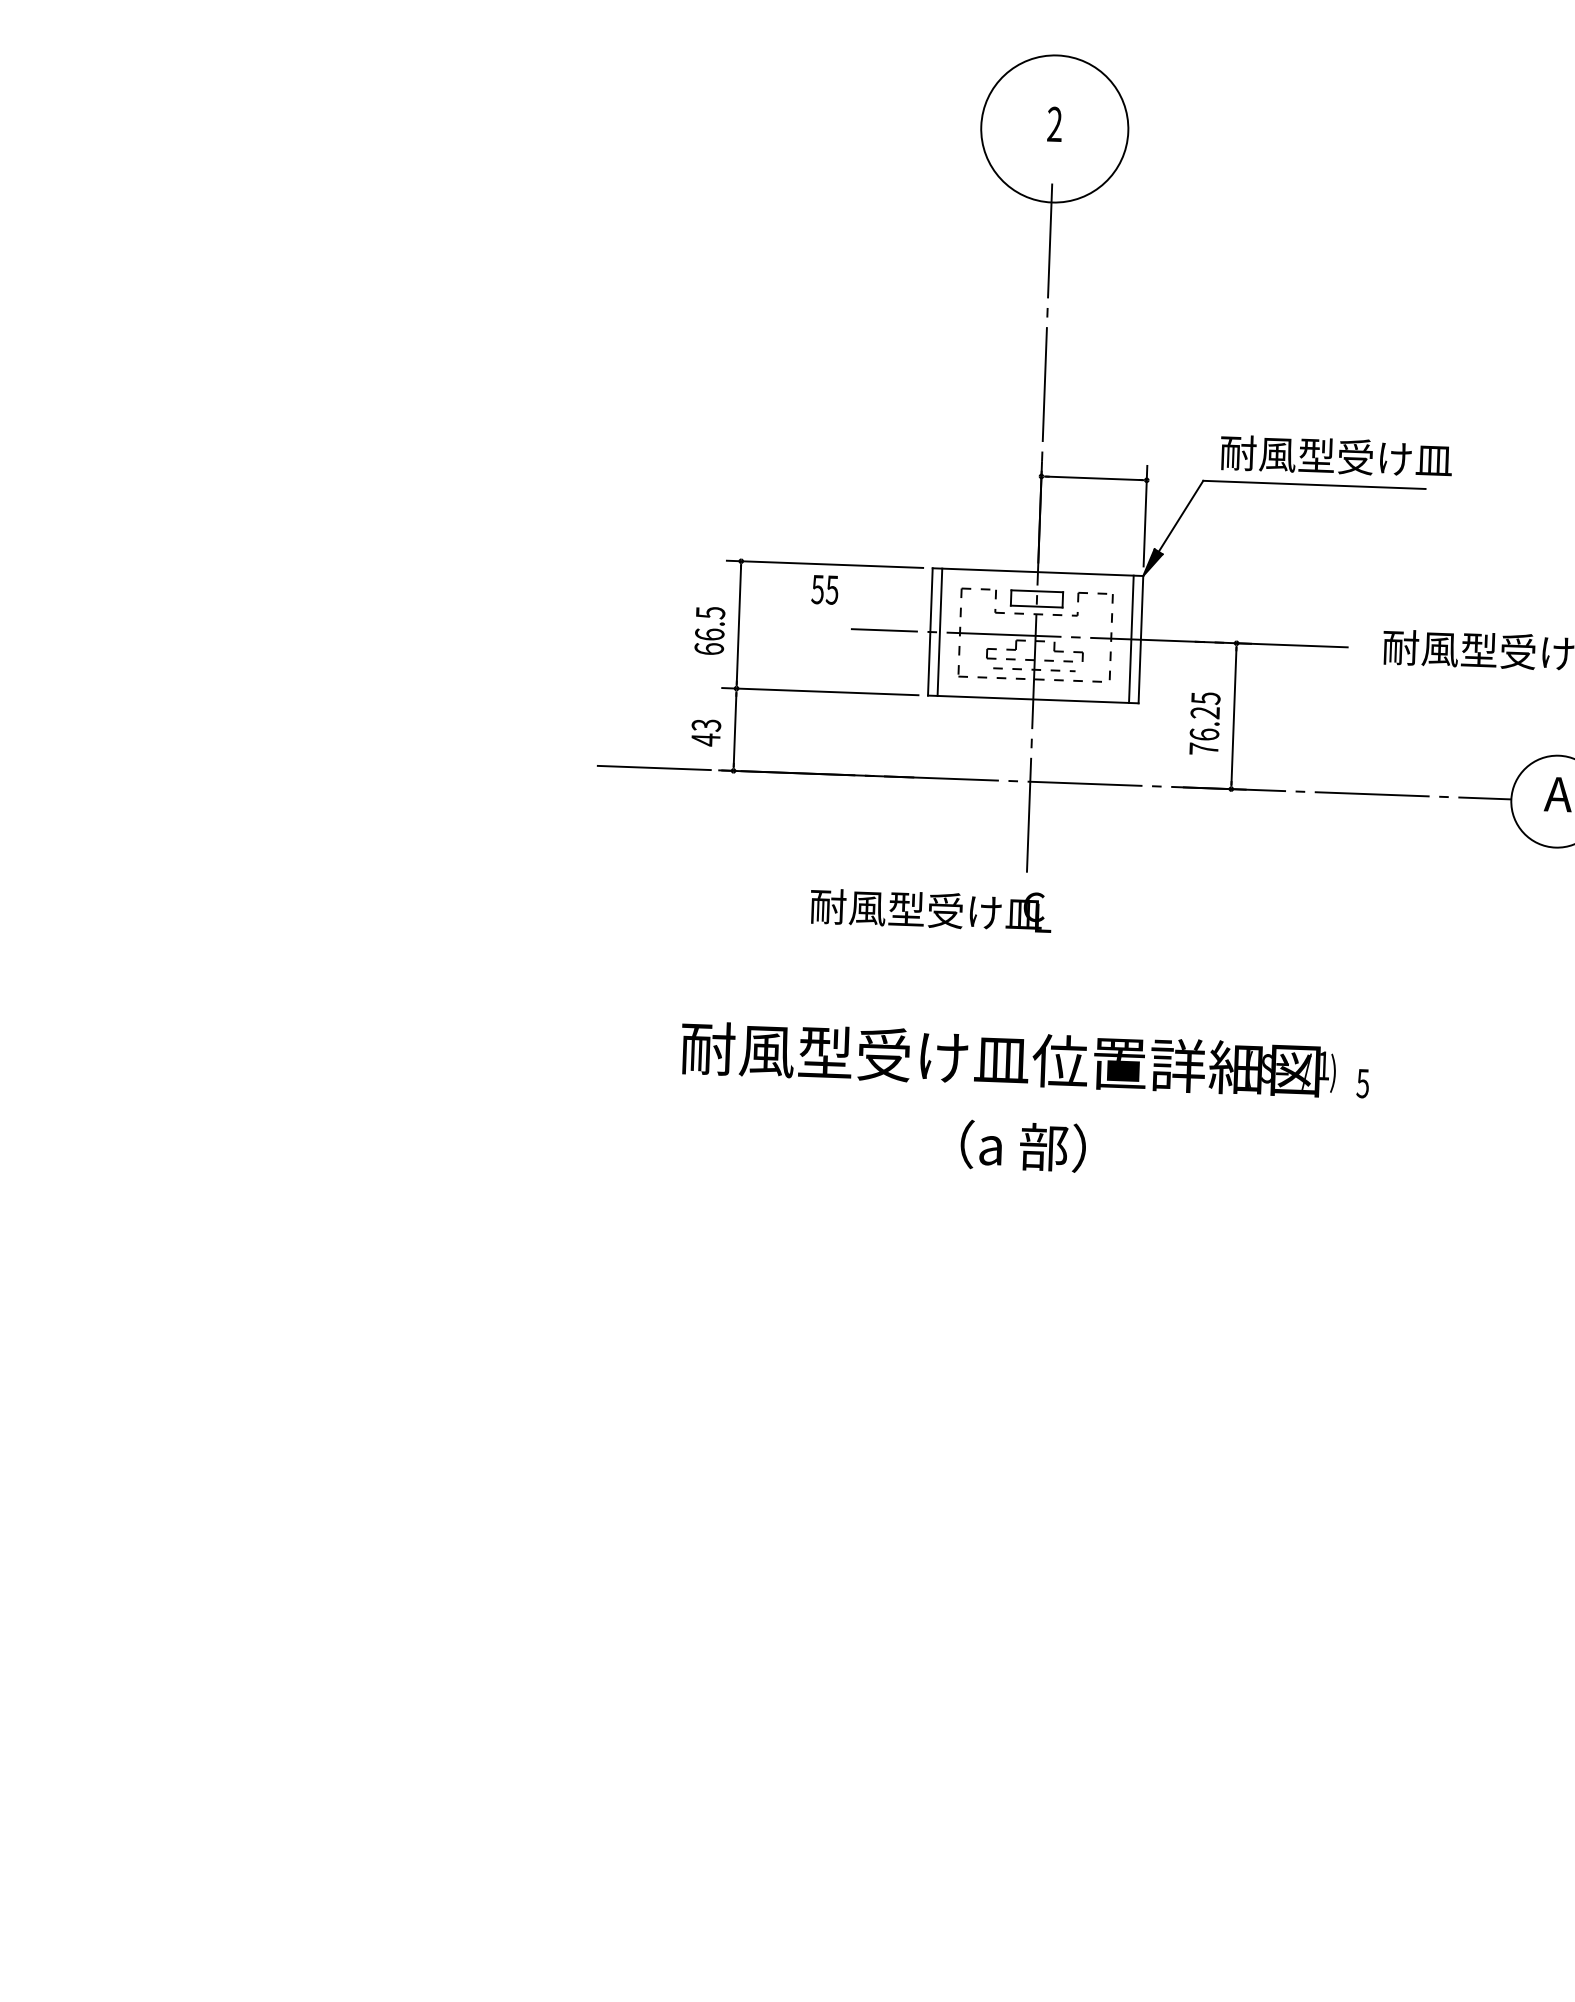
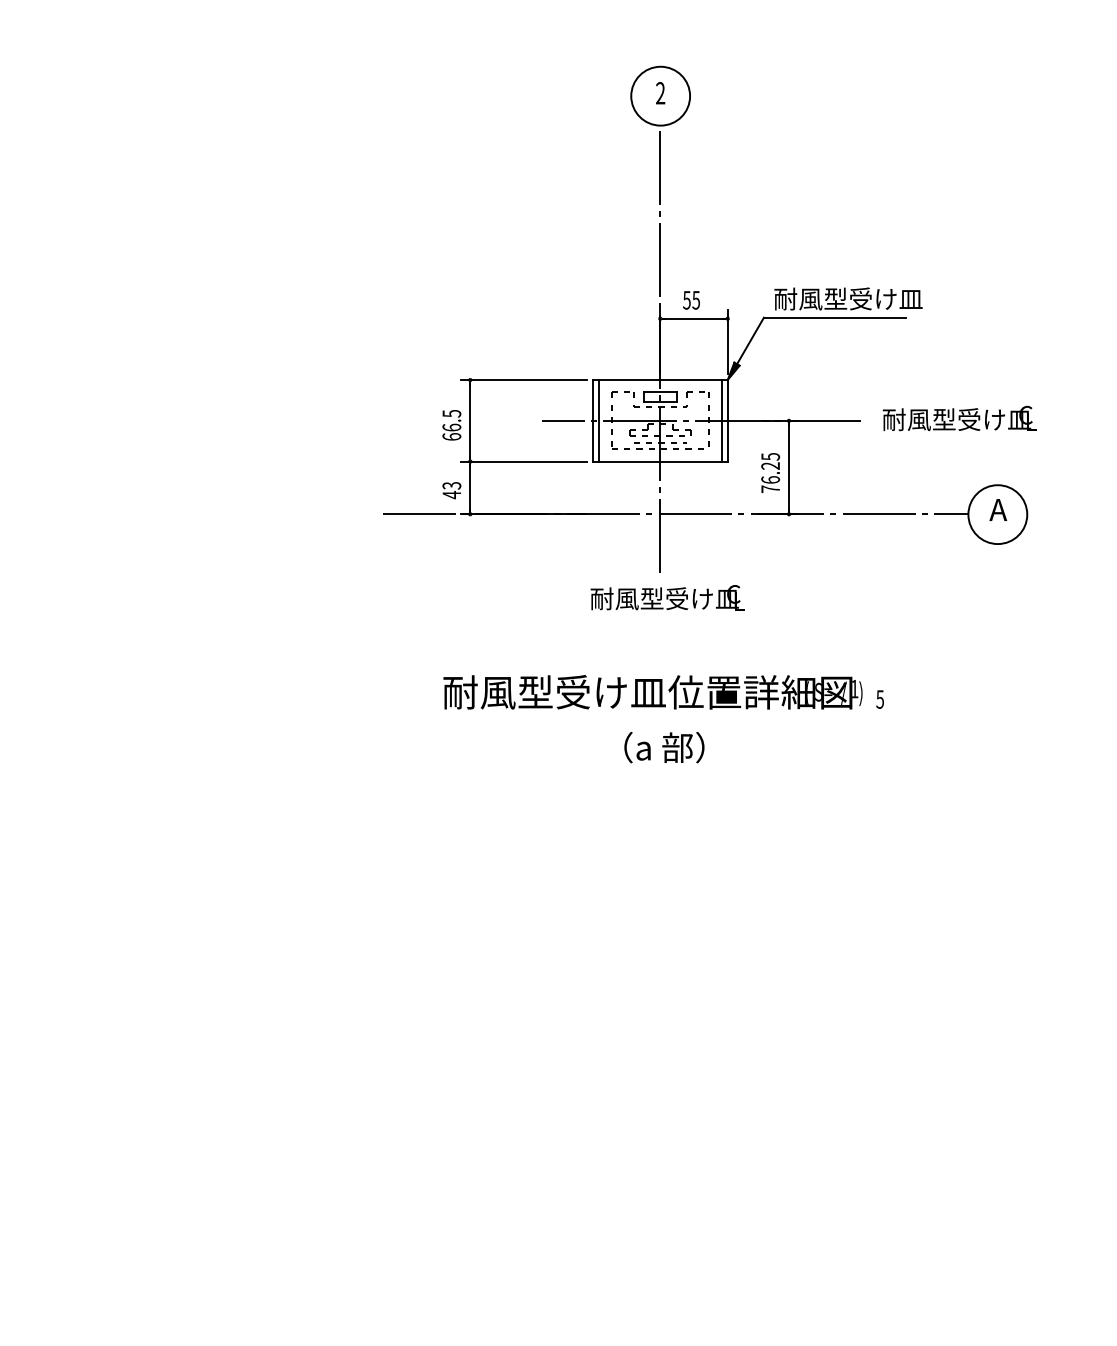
circle: (1054, 127) -> (660, 95), size x0.62
text: (824, 590) -> (691, 300), moved
text: (930, 908) -> (667, 597), moved

